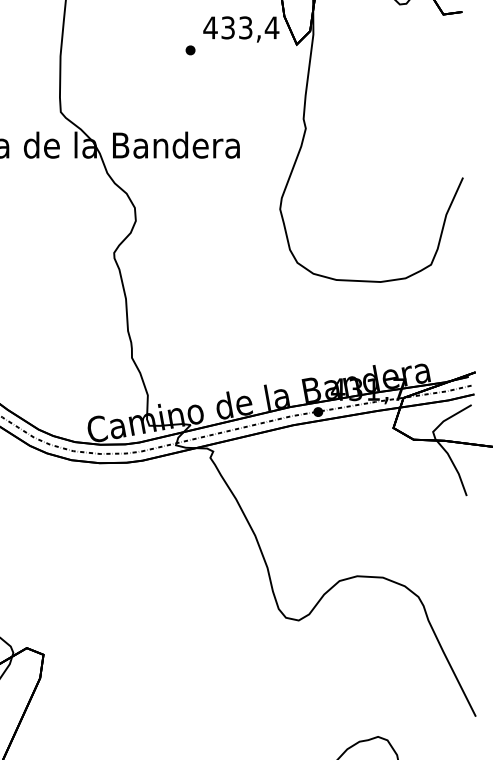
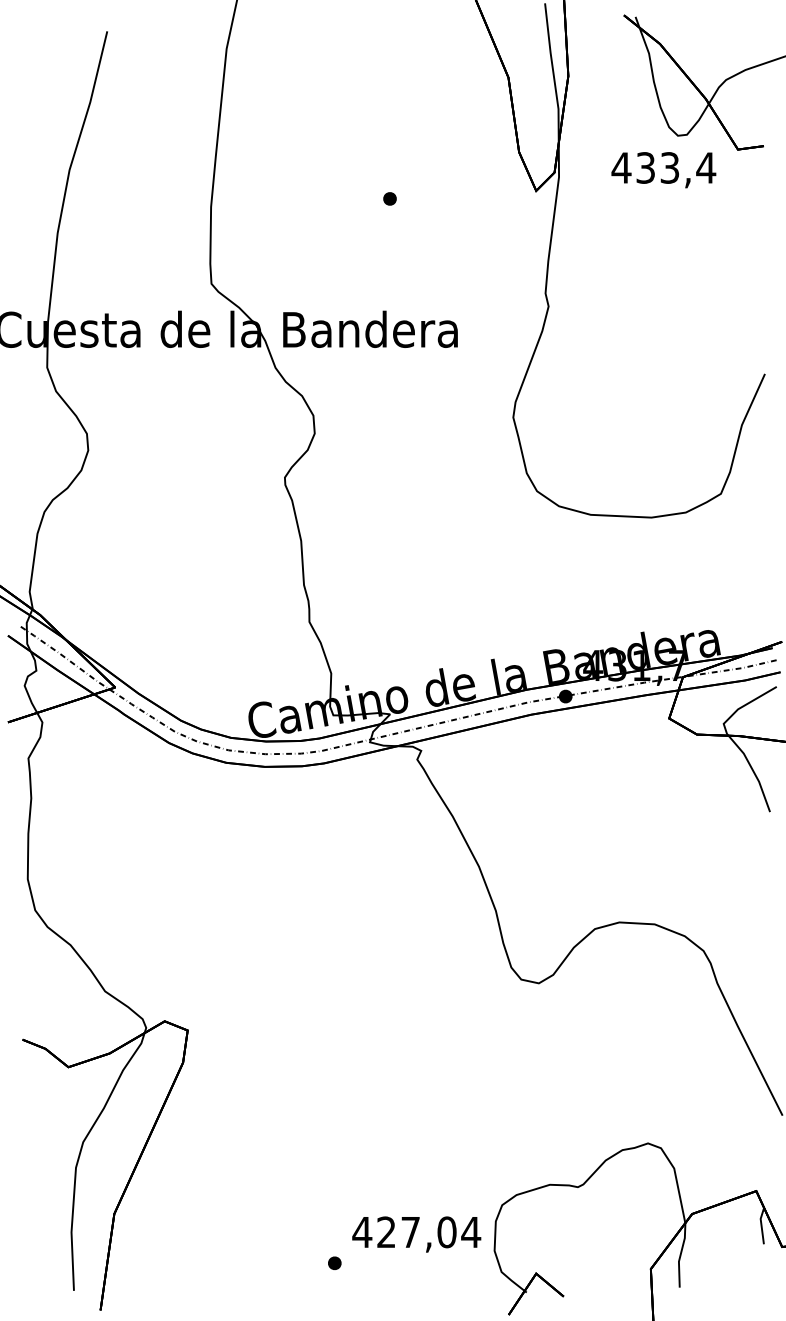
text: (241, 29) -> (663, 170), moved

